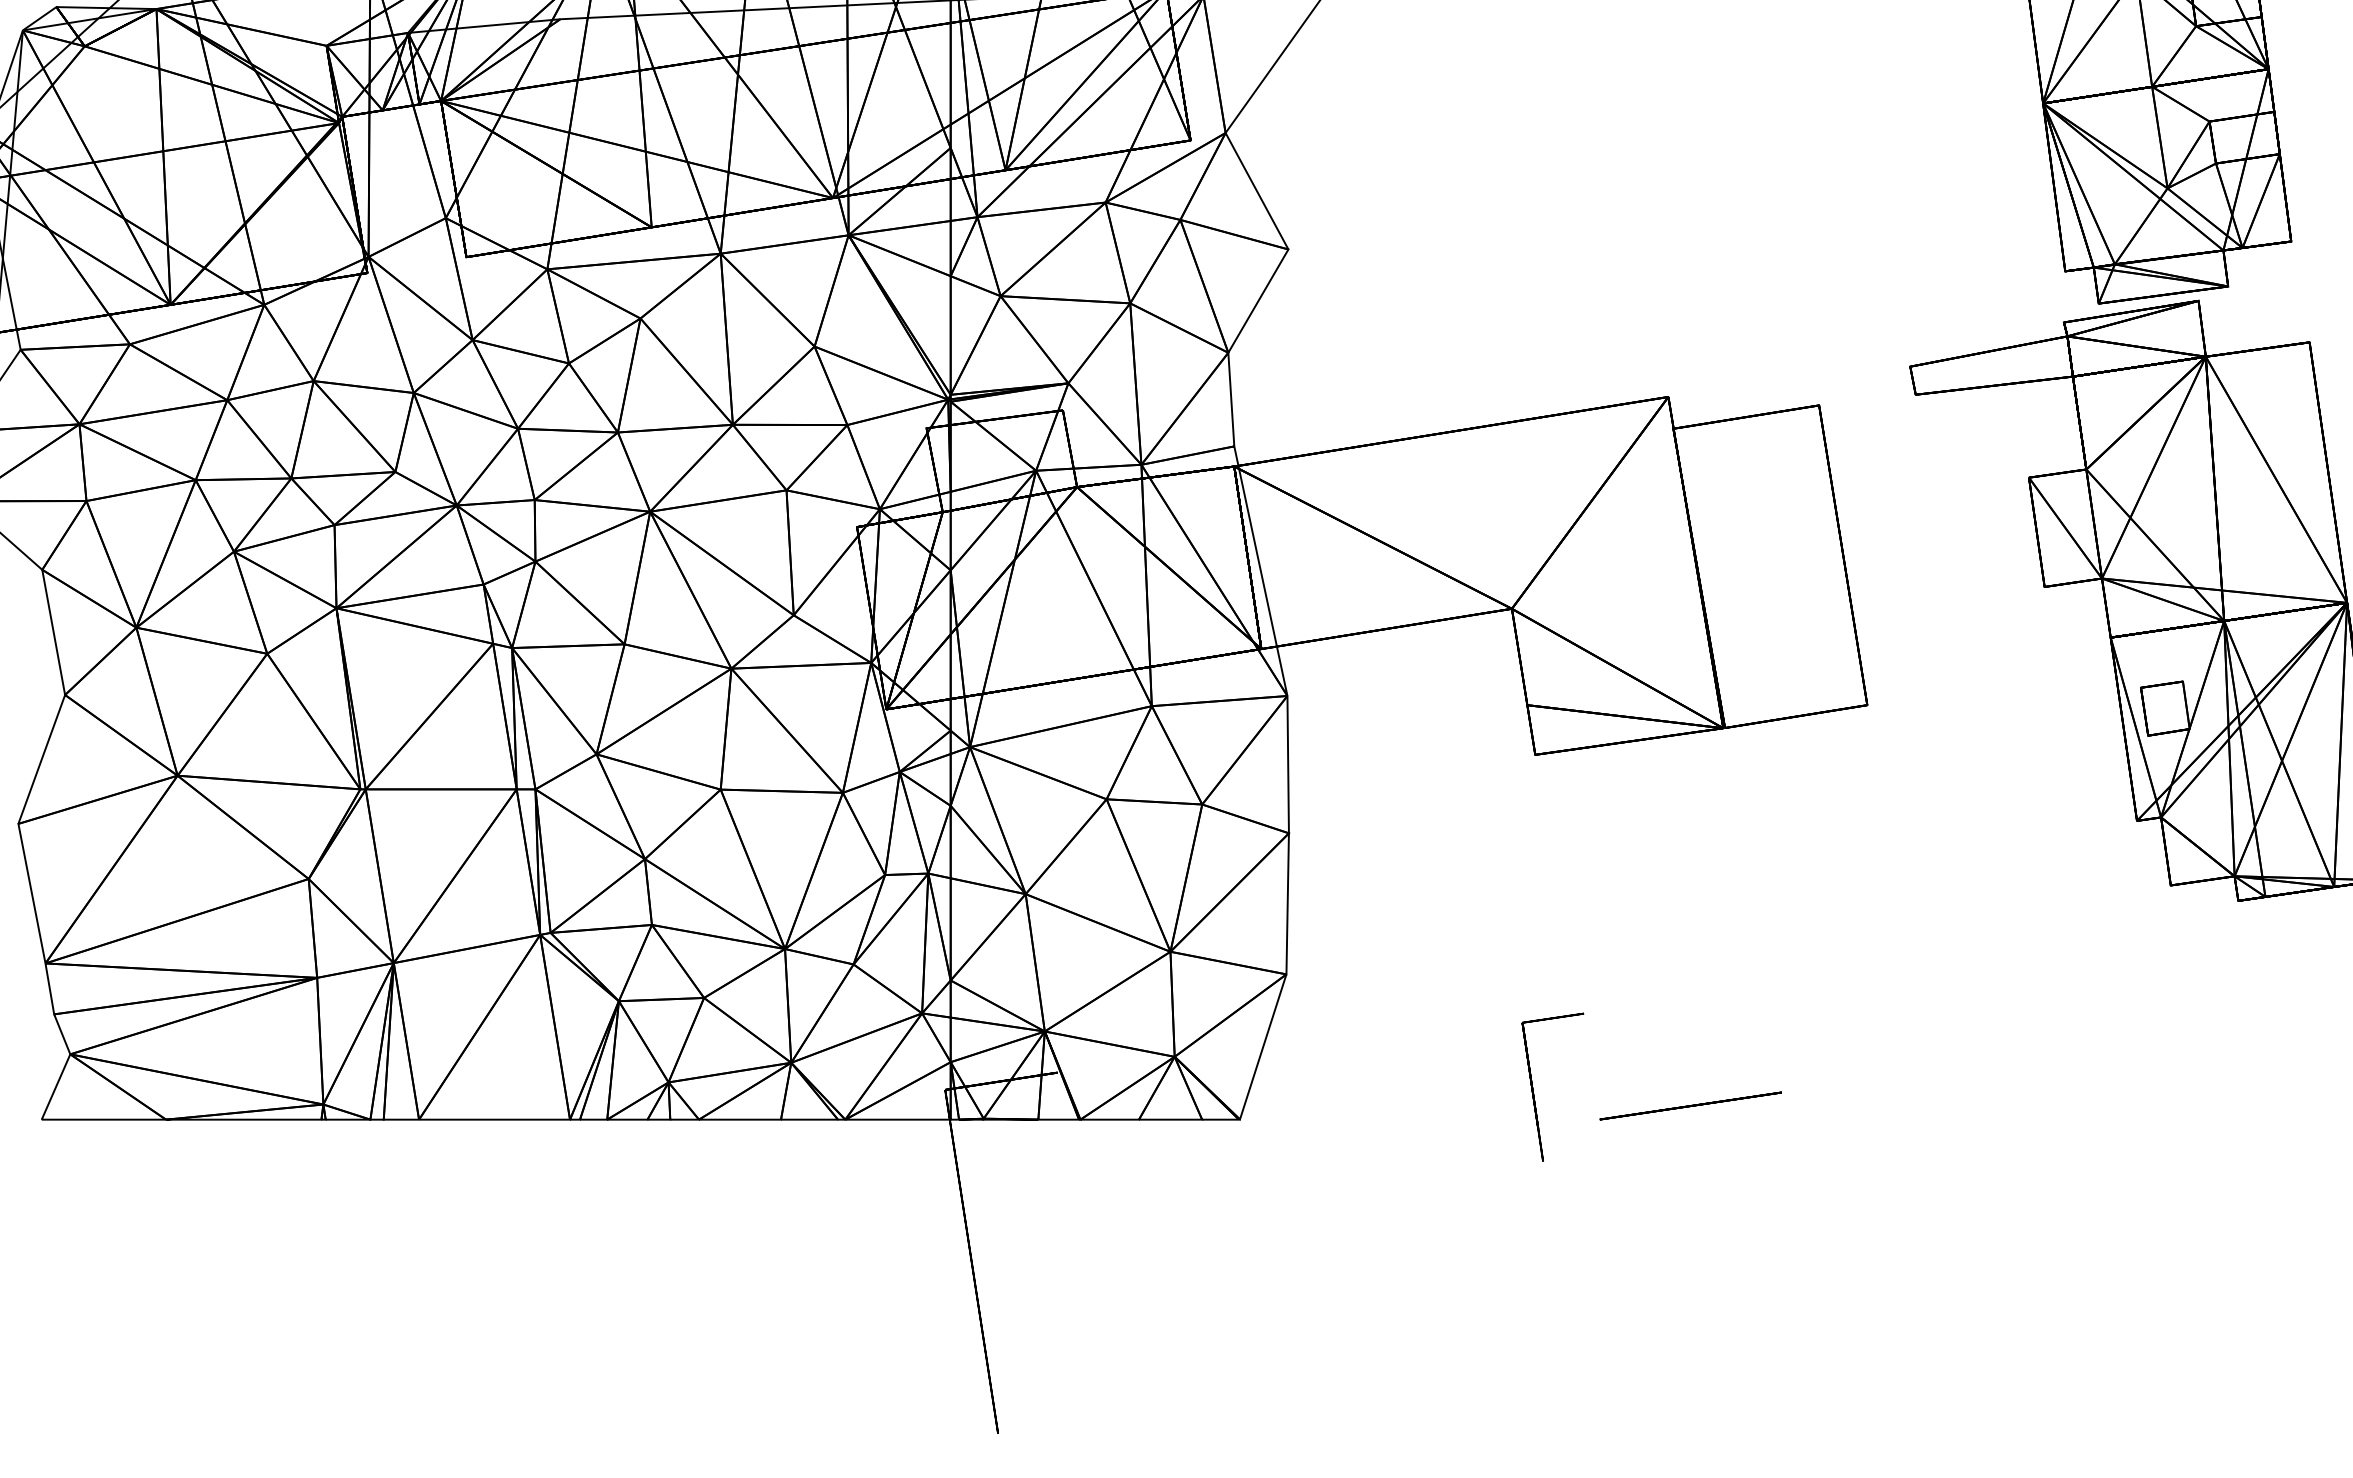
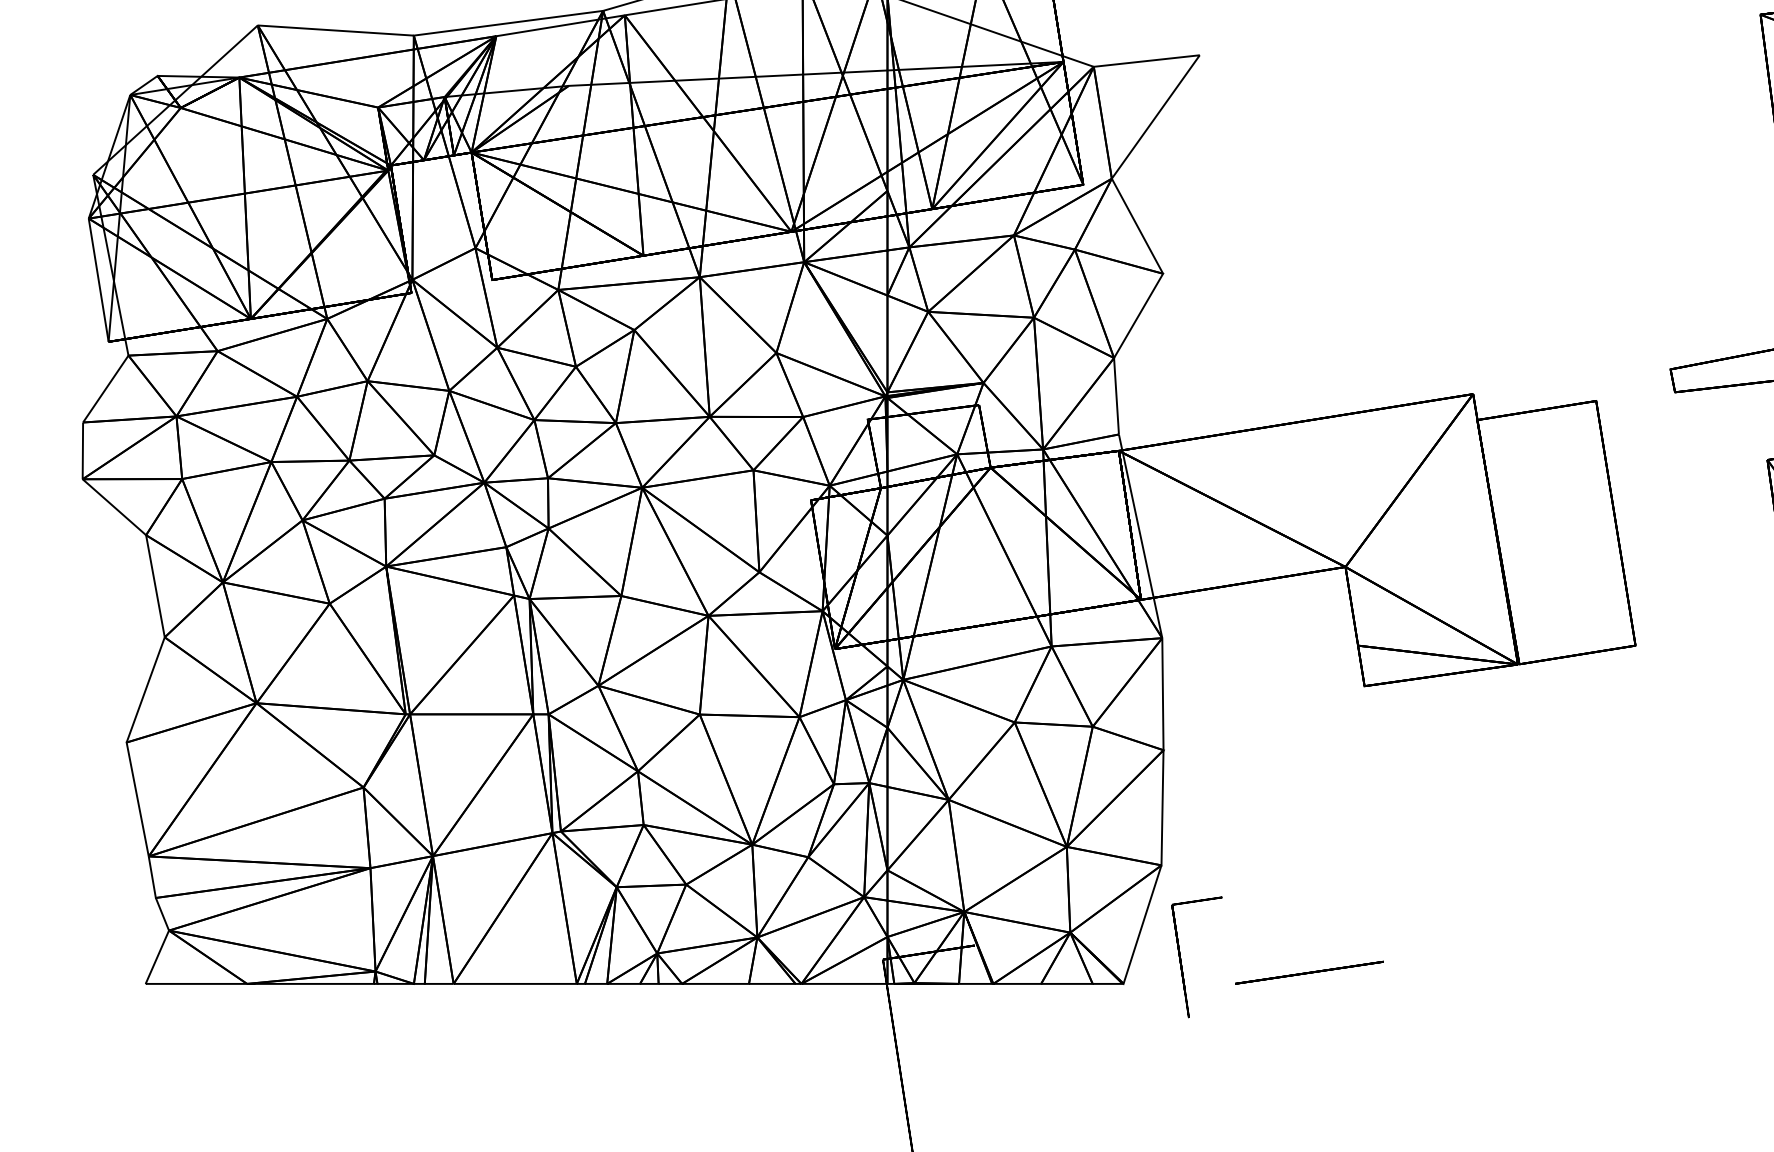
part: (1651, 1110) -> (1277, 976), moved

